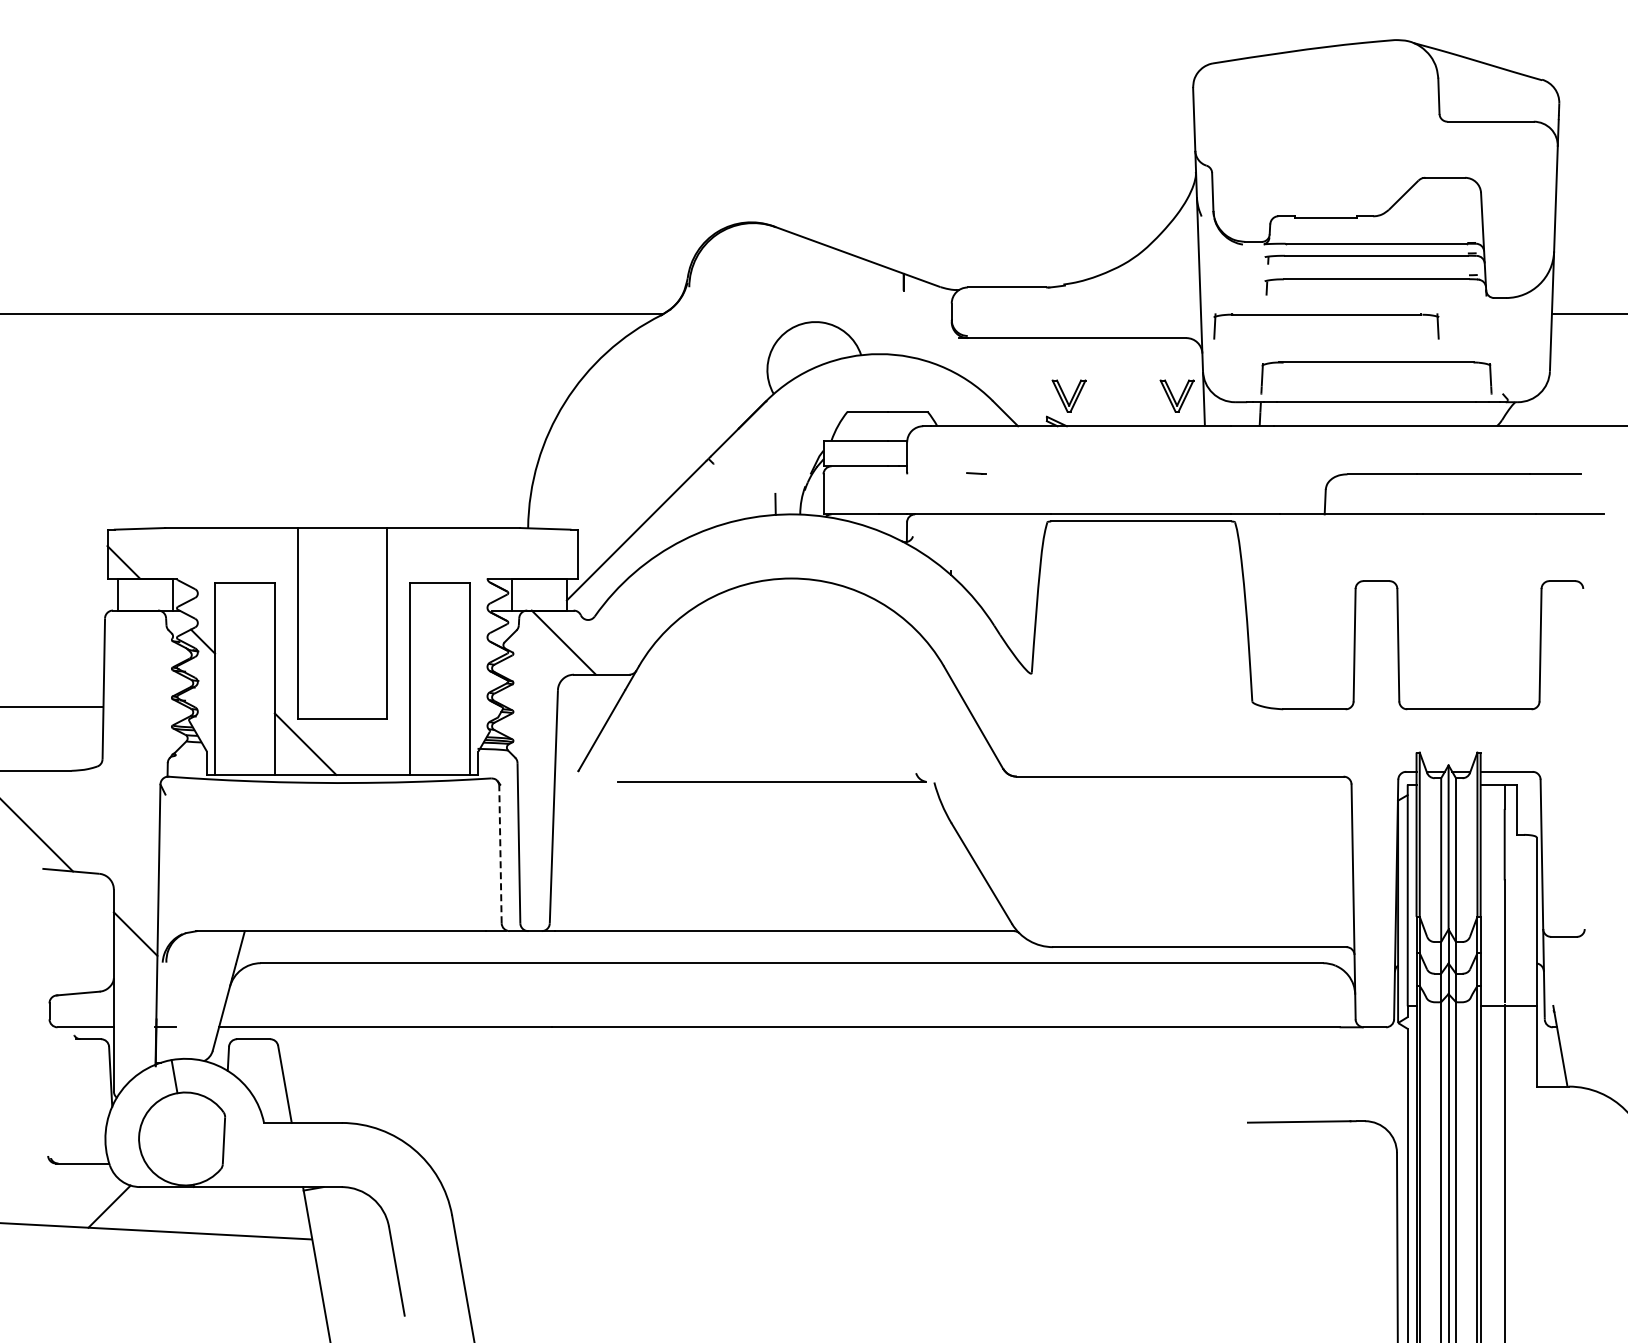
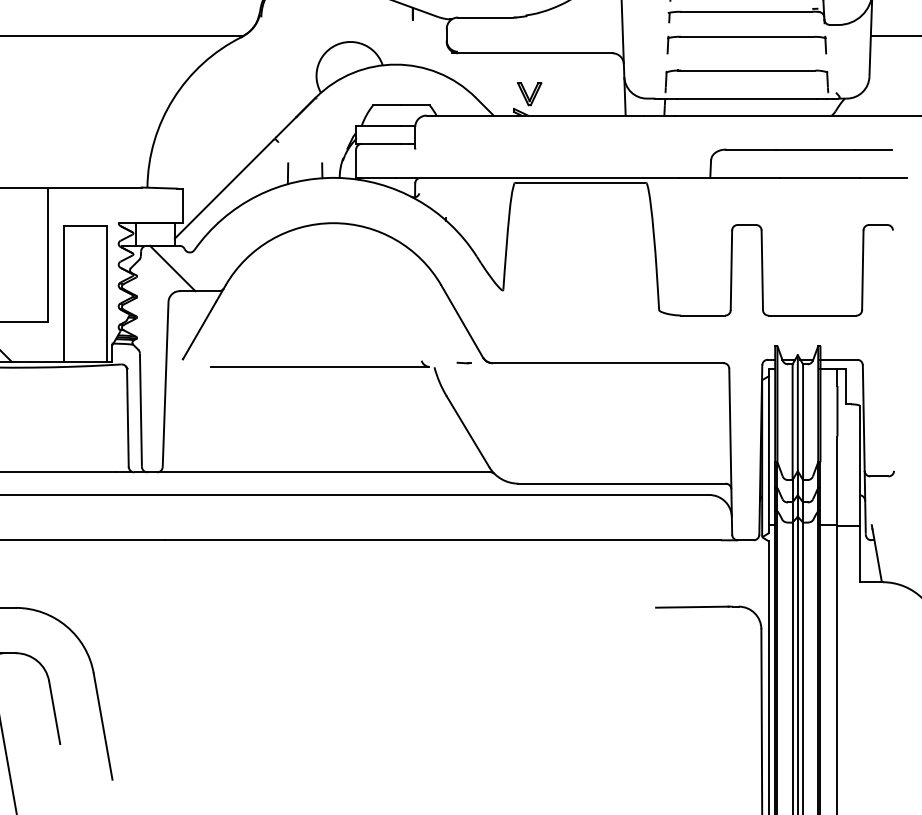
part: (1326, 315) -> (746, 37), moved
part: (1176, 395) -> (605, 93), removed
line: (976, 473) -> (464, 363), moved
line: (726, 508) -> (287, 173), added
line: (500, 854) -> (127, 418), dashed -> solid

